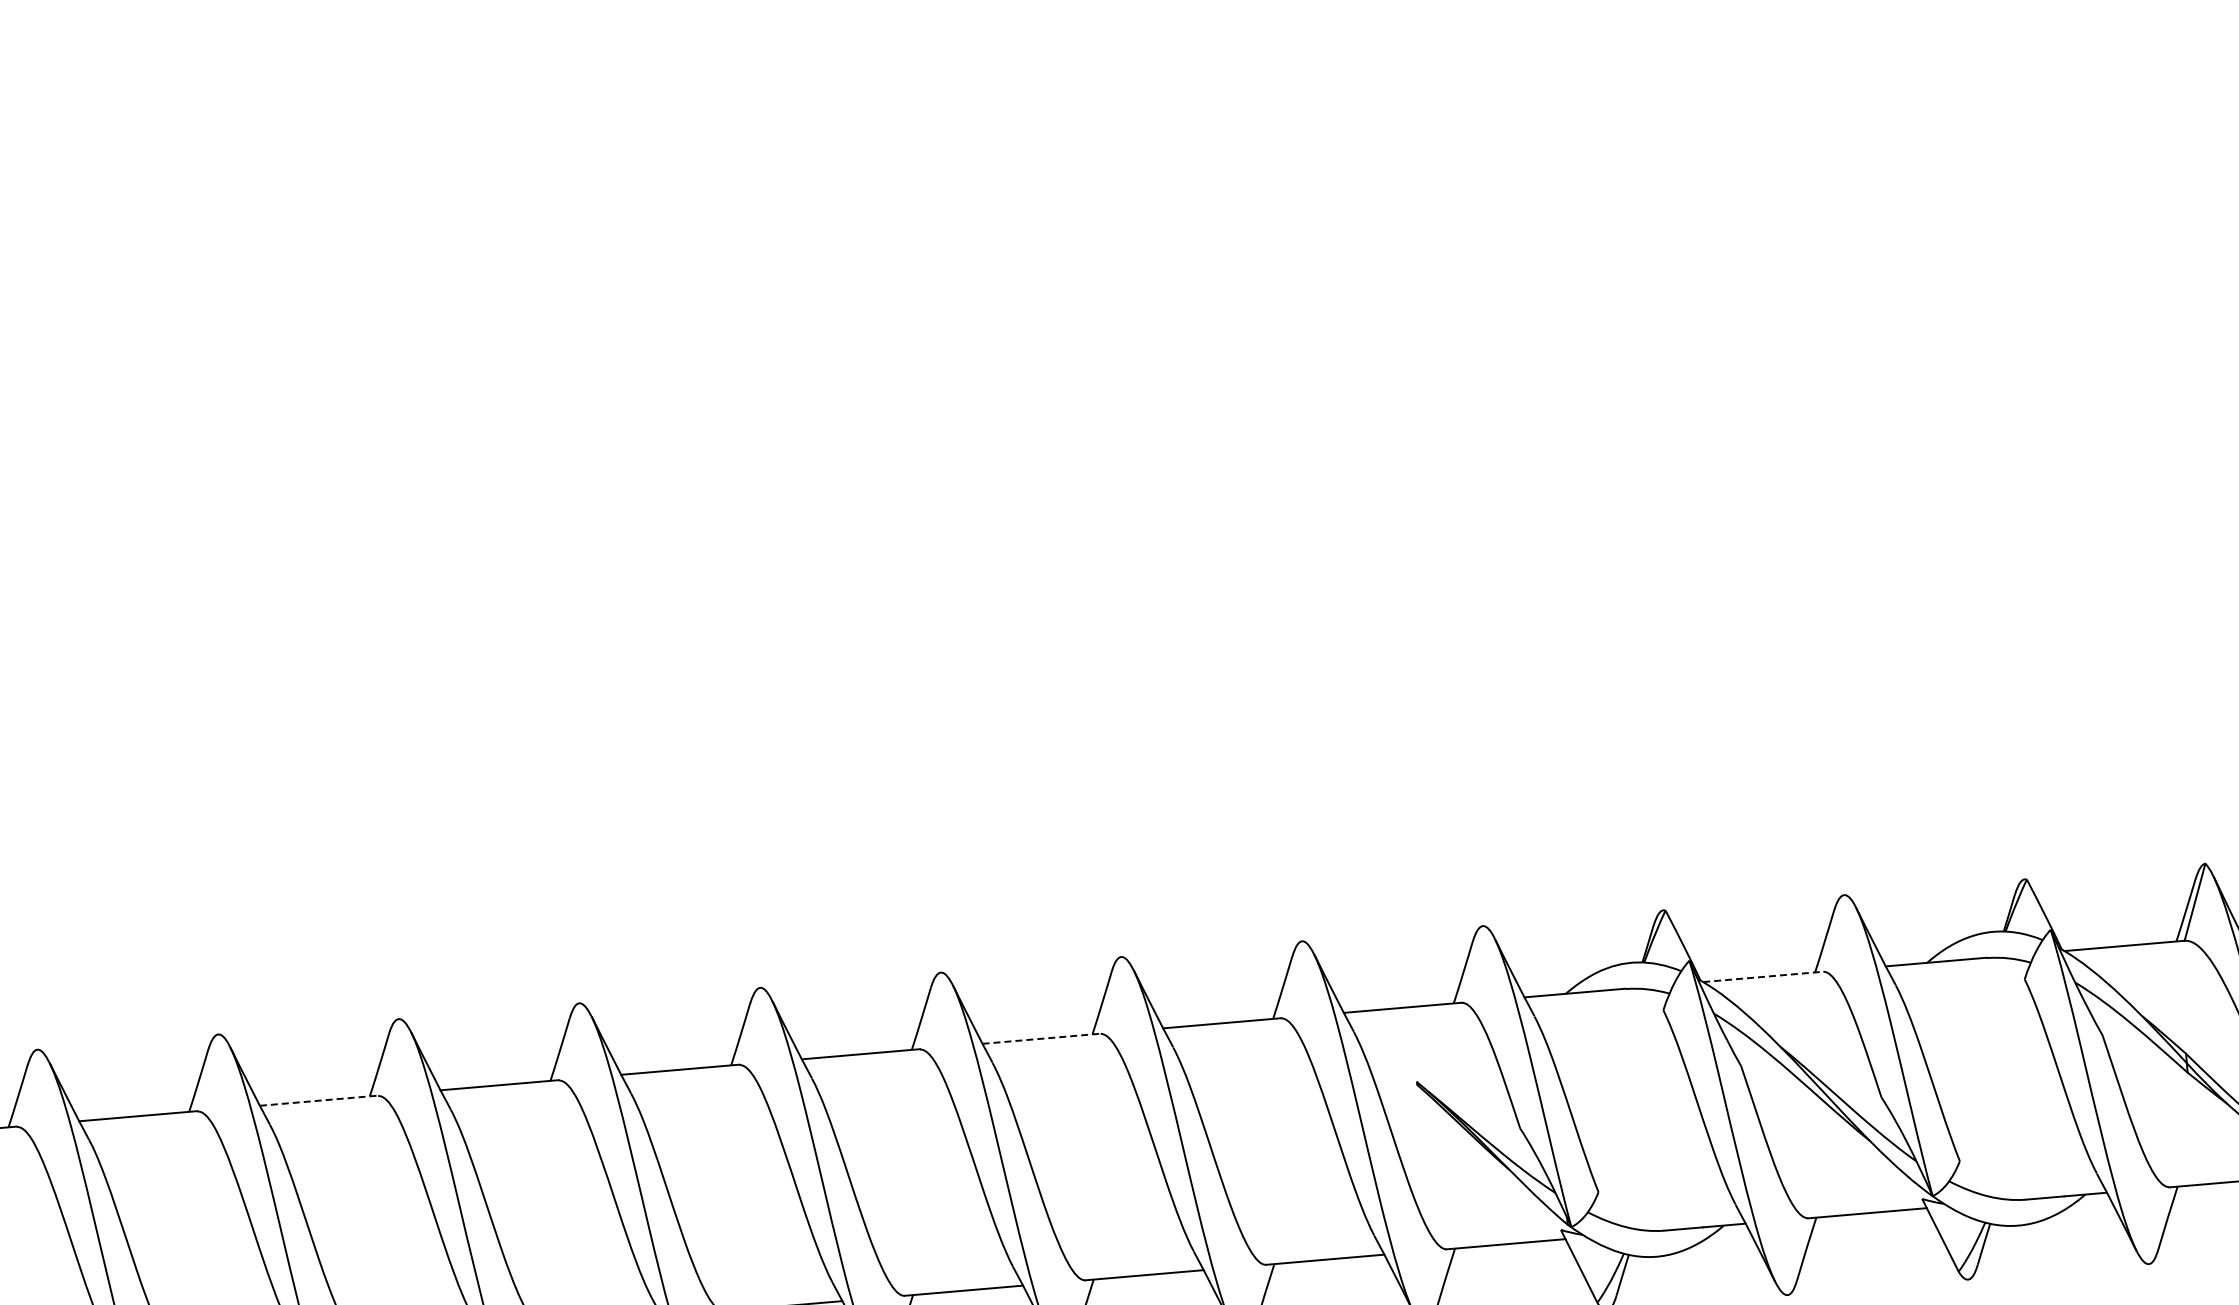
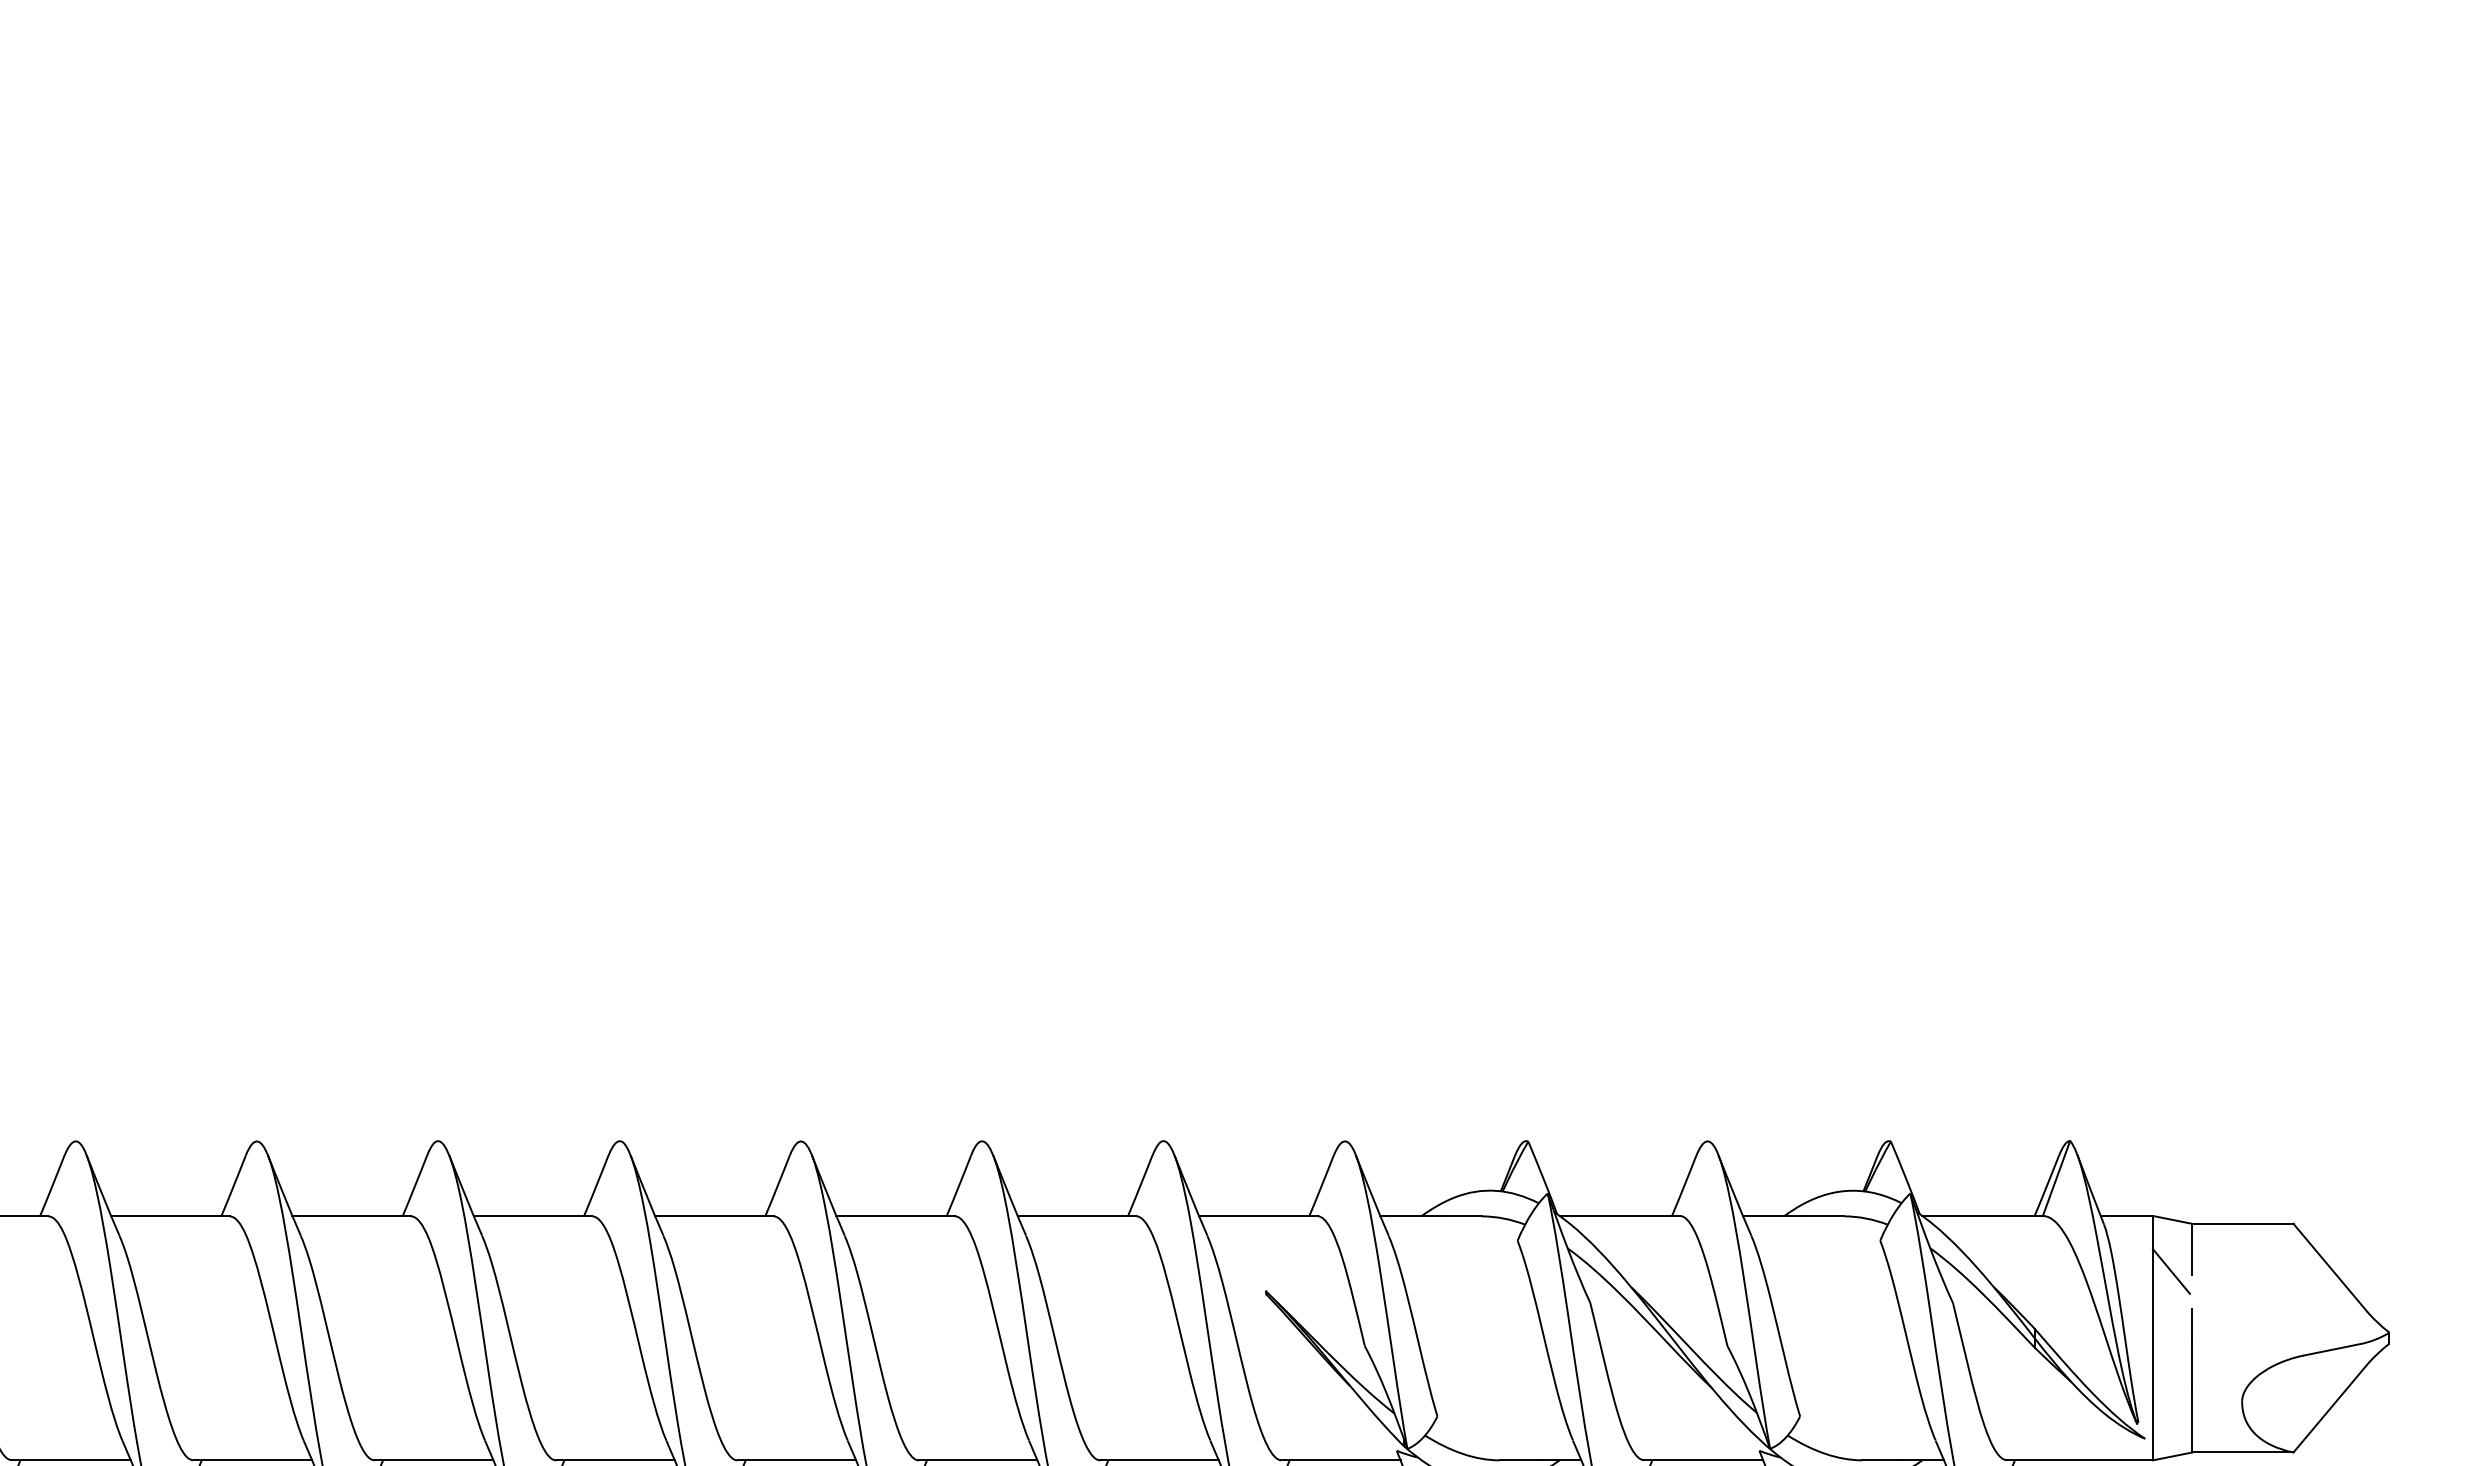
line: (1763, 976) -> (1620, 1215), dashed -> solid
line: (1042, 1038) -> (896, 1215), dashed -> solid
line: (319, 1100) -> (170, 1215), dashed -> solid

